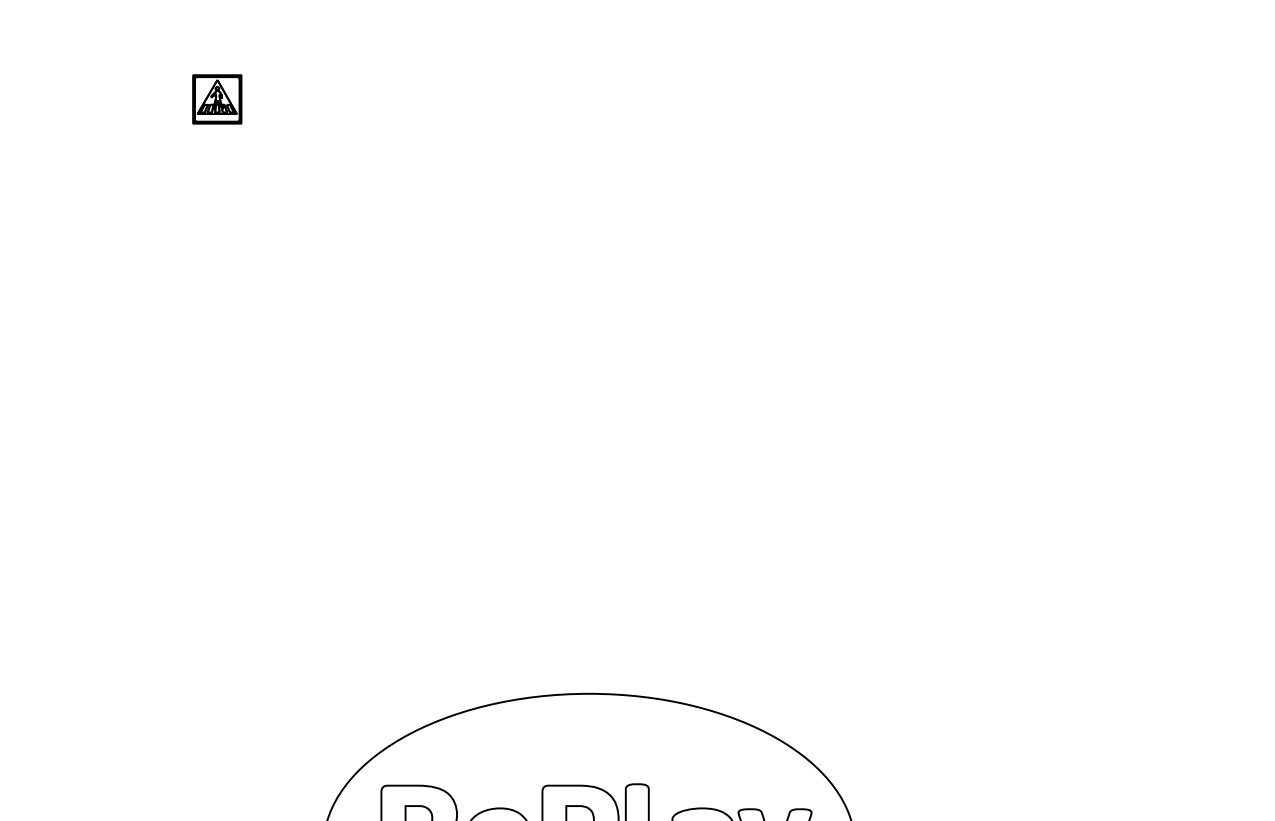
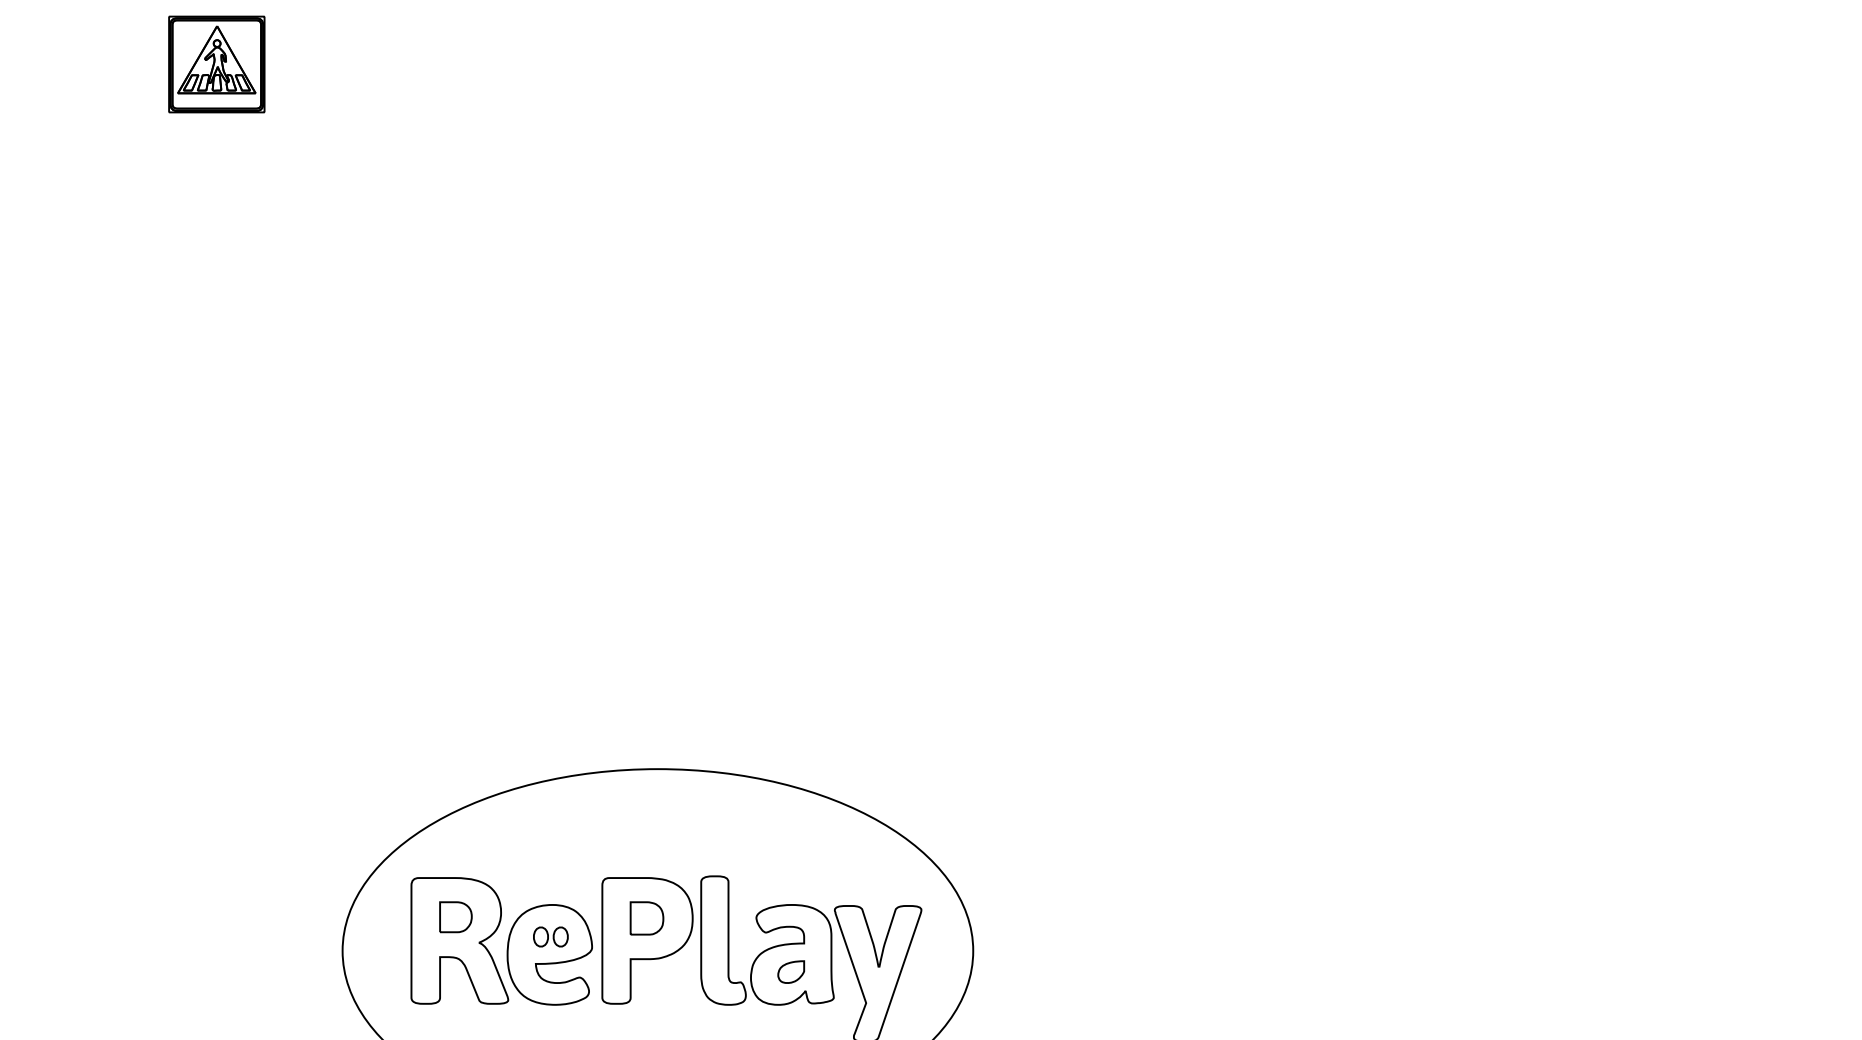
part: (216, 99) -> (216, 64), size x1.67

